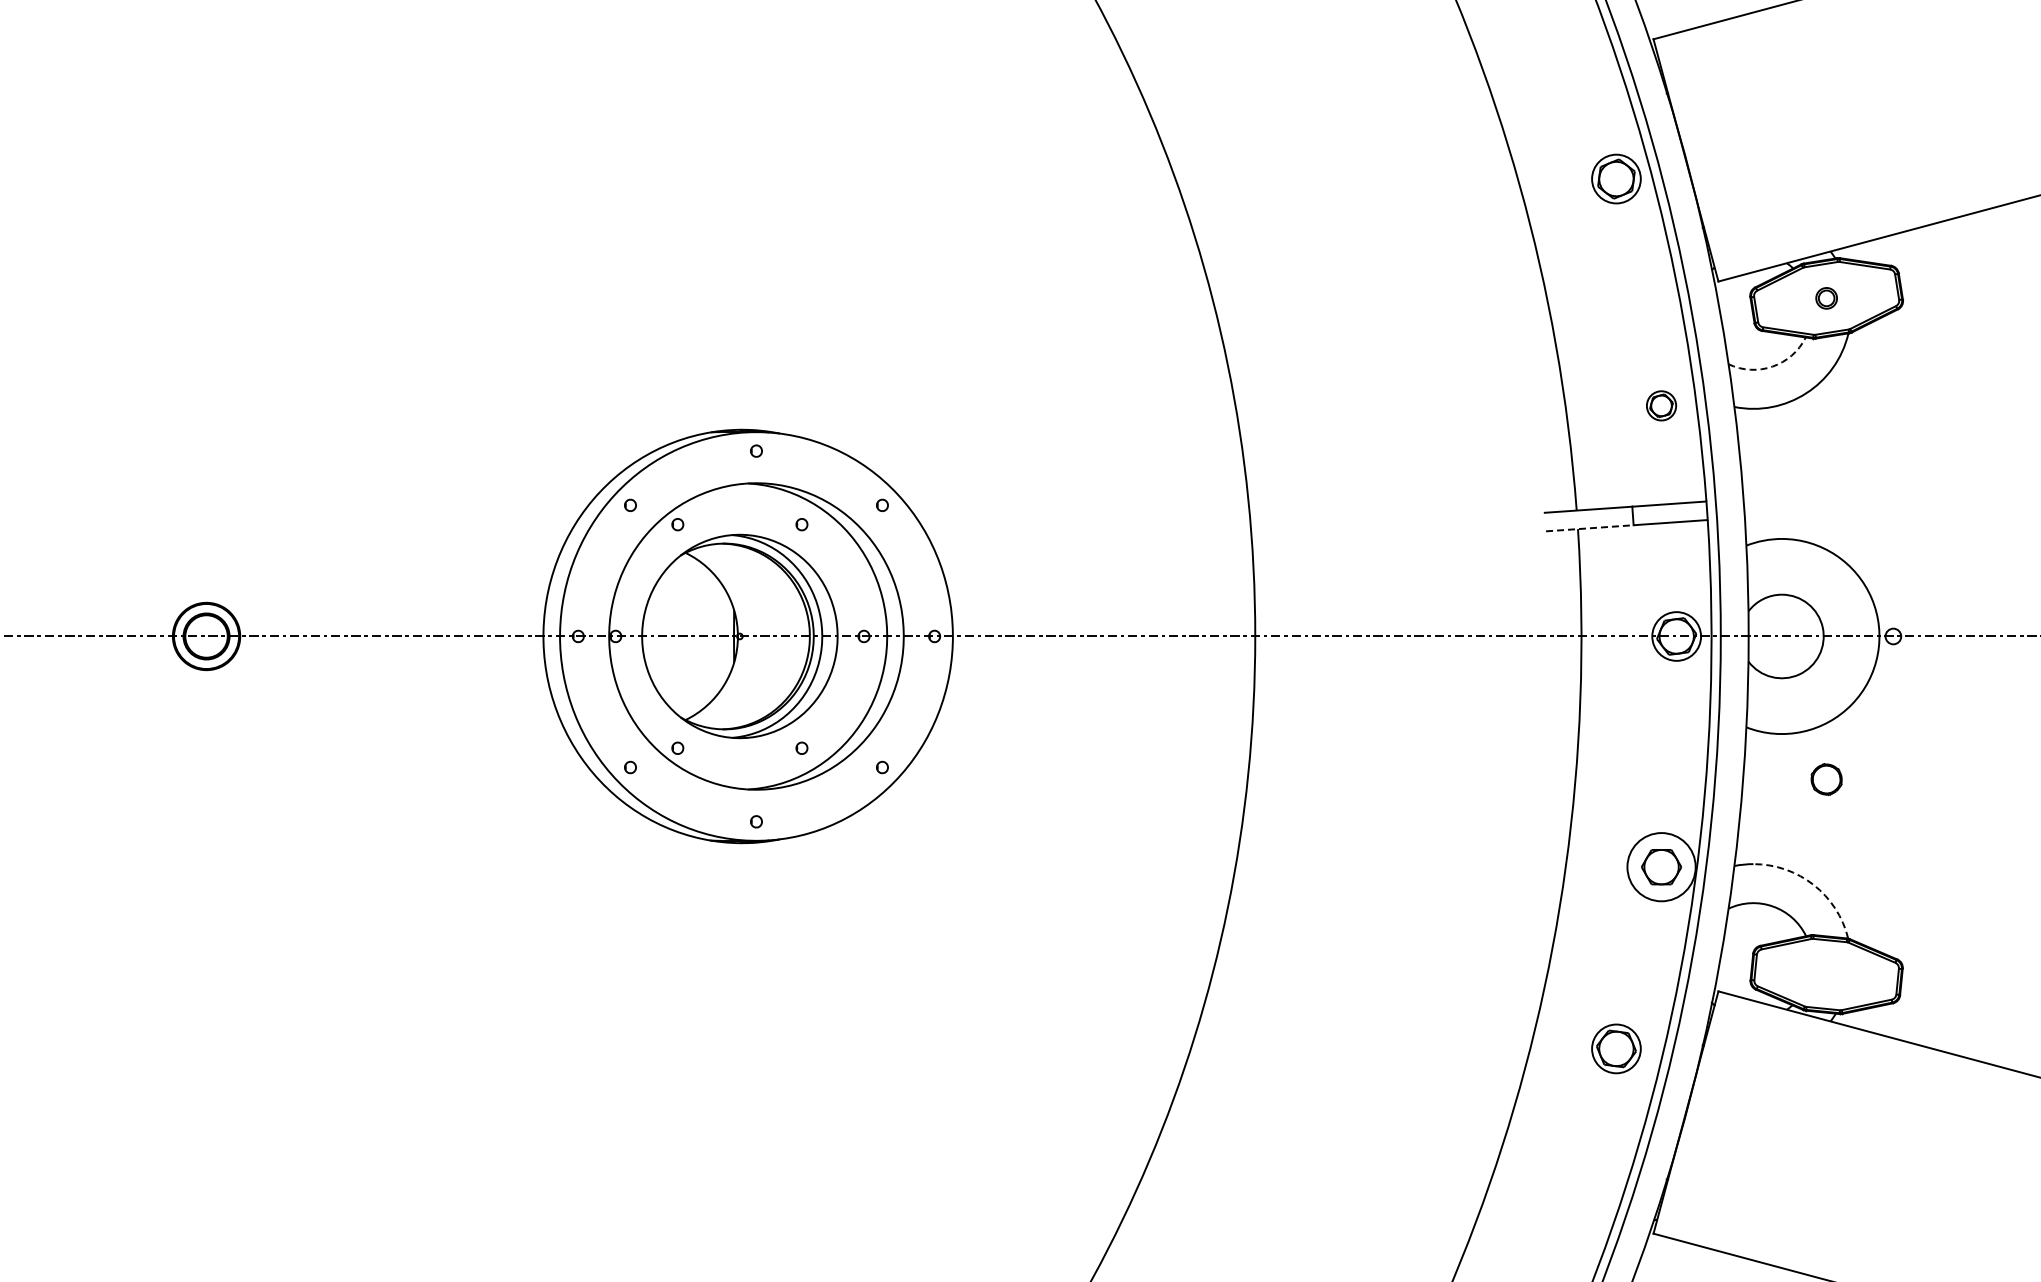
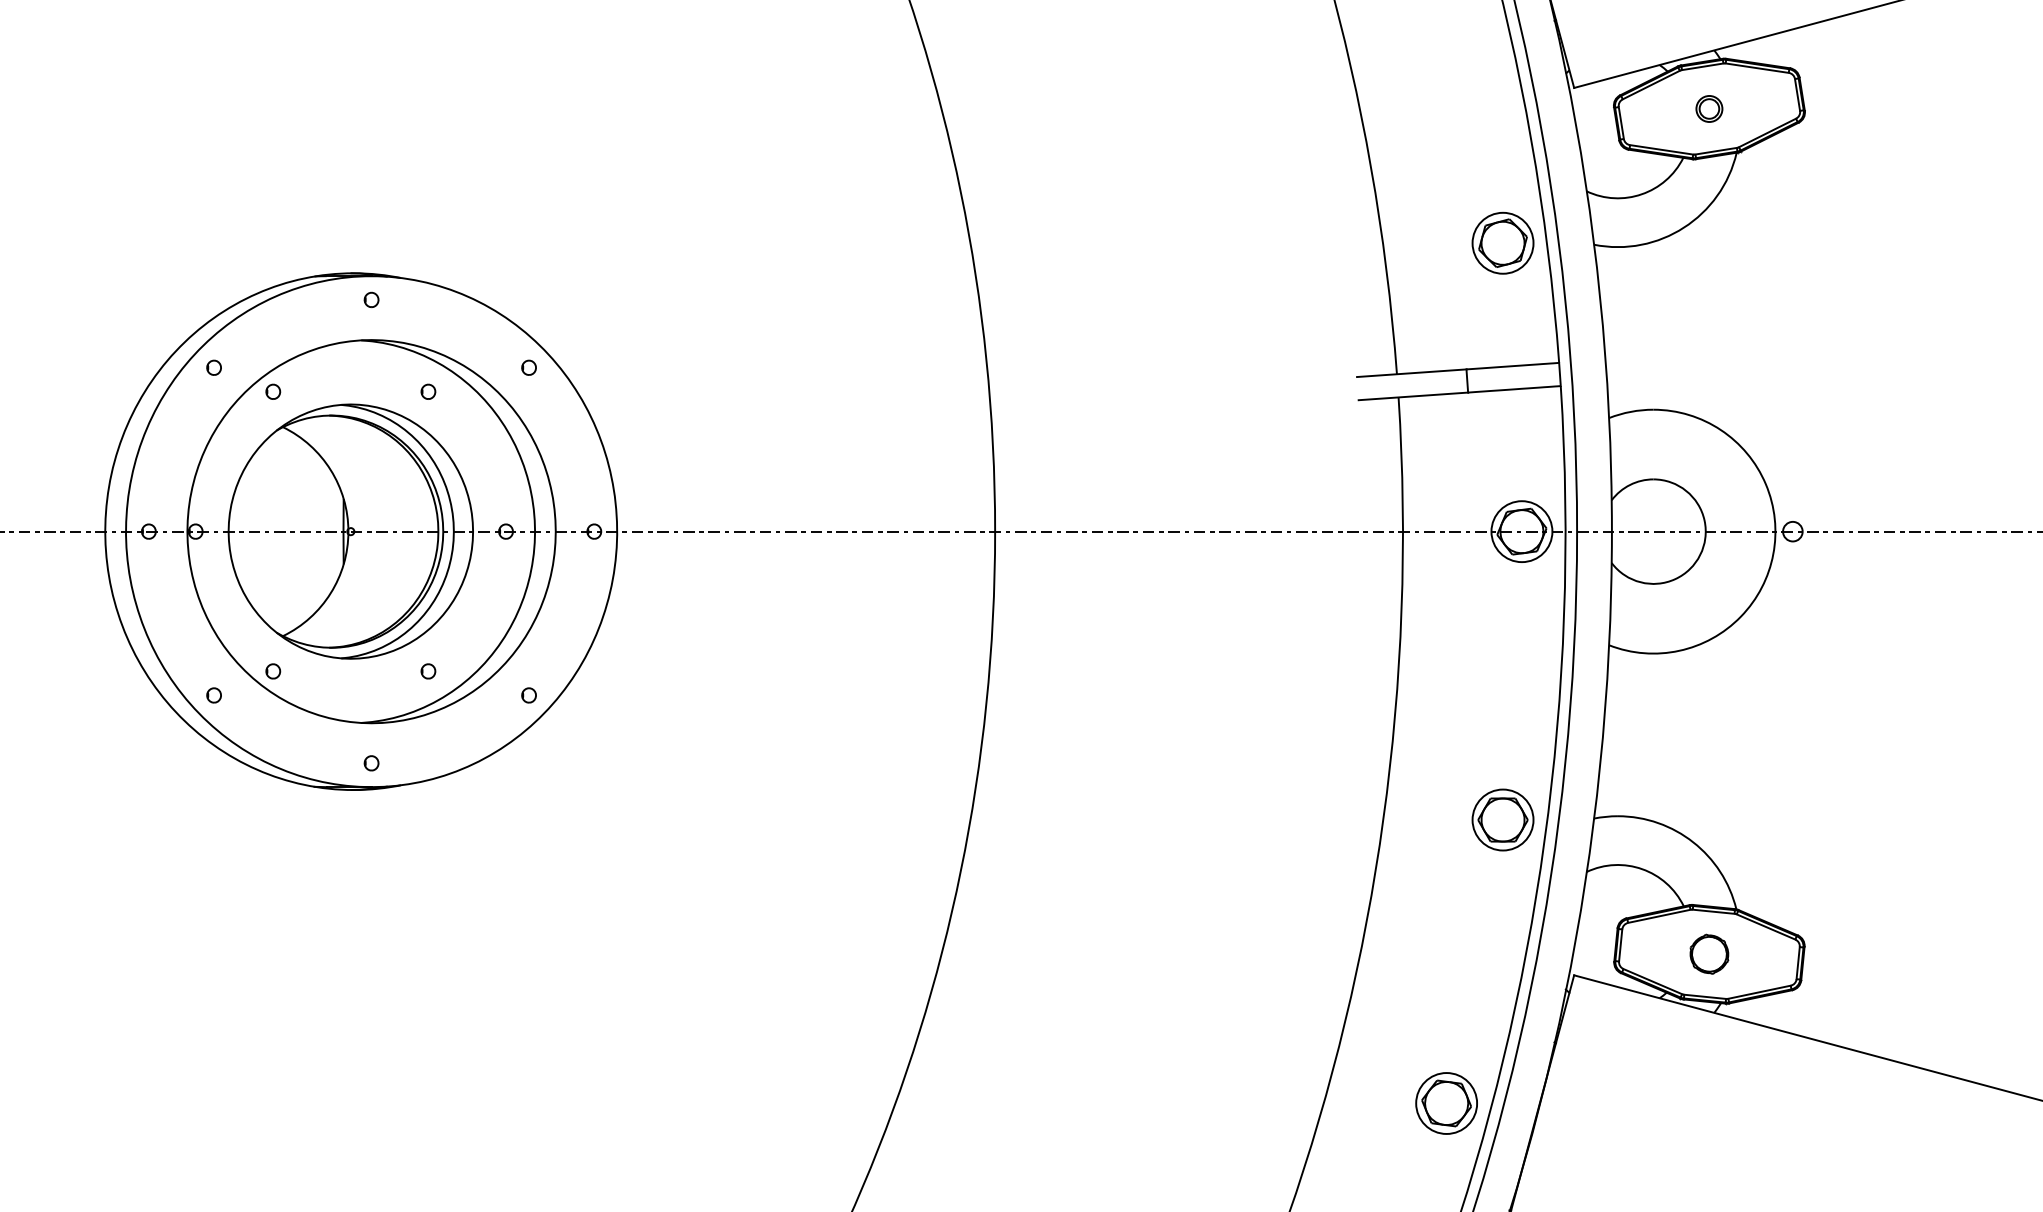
arc: (1772, 366) -> (1641, 194), dashed -> solid
part: (1661, 405) -> (1502, 242), size x1.67
line: (1589, 528) -> (1412, 396), dashed -> solid
part: (1826, 779) -> (1709, 954), moved
circle: (1661, 866) -> (1502, 819), size x0.71
arc: (1813, 884) -> (1692, 841), dashed -> solid
part: (1616, 1048) -> (1446, 1102), moved

